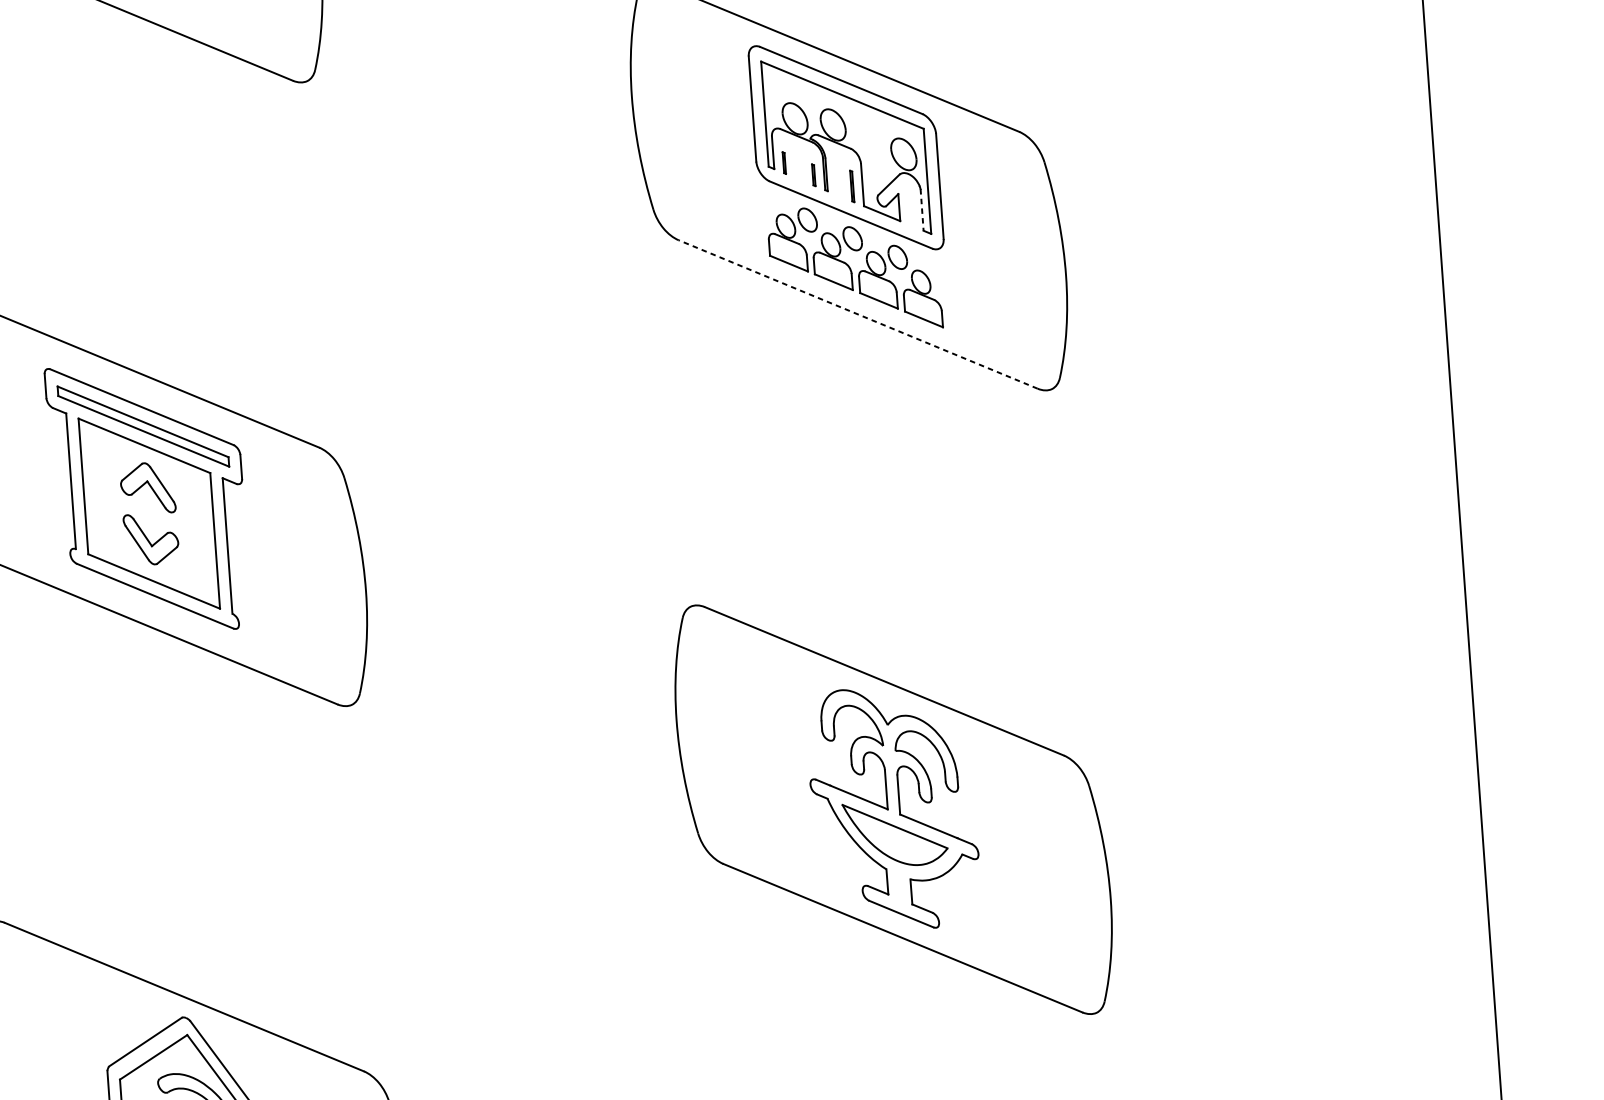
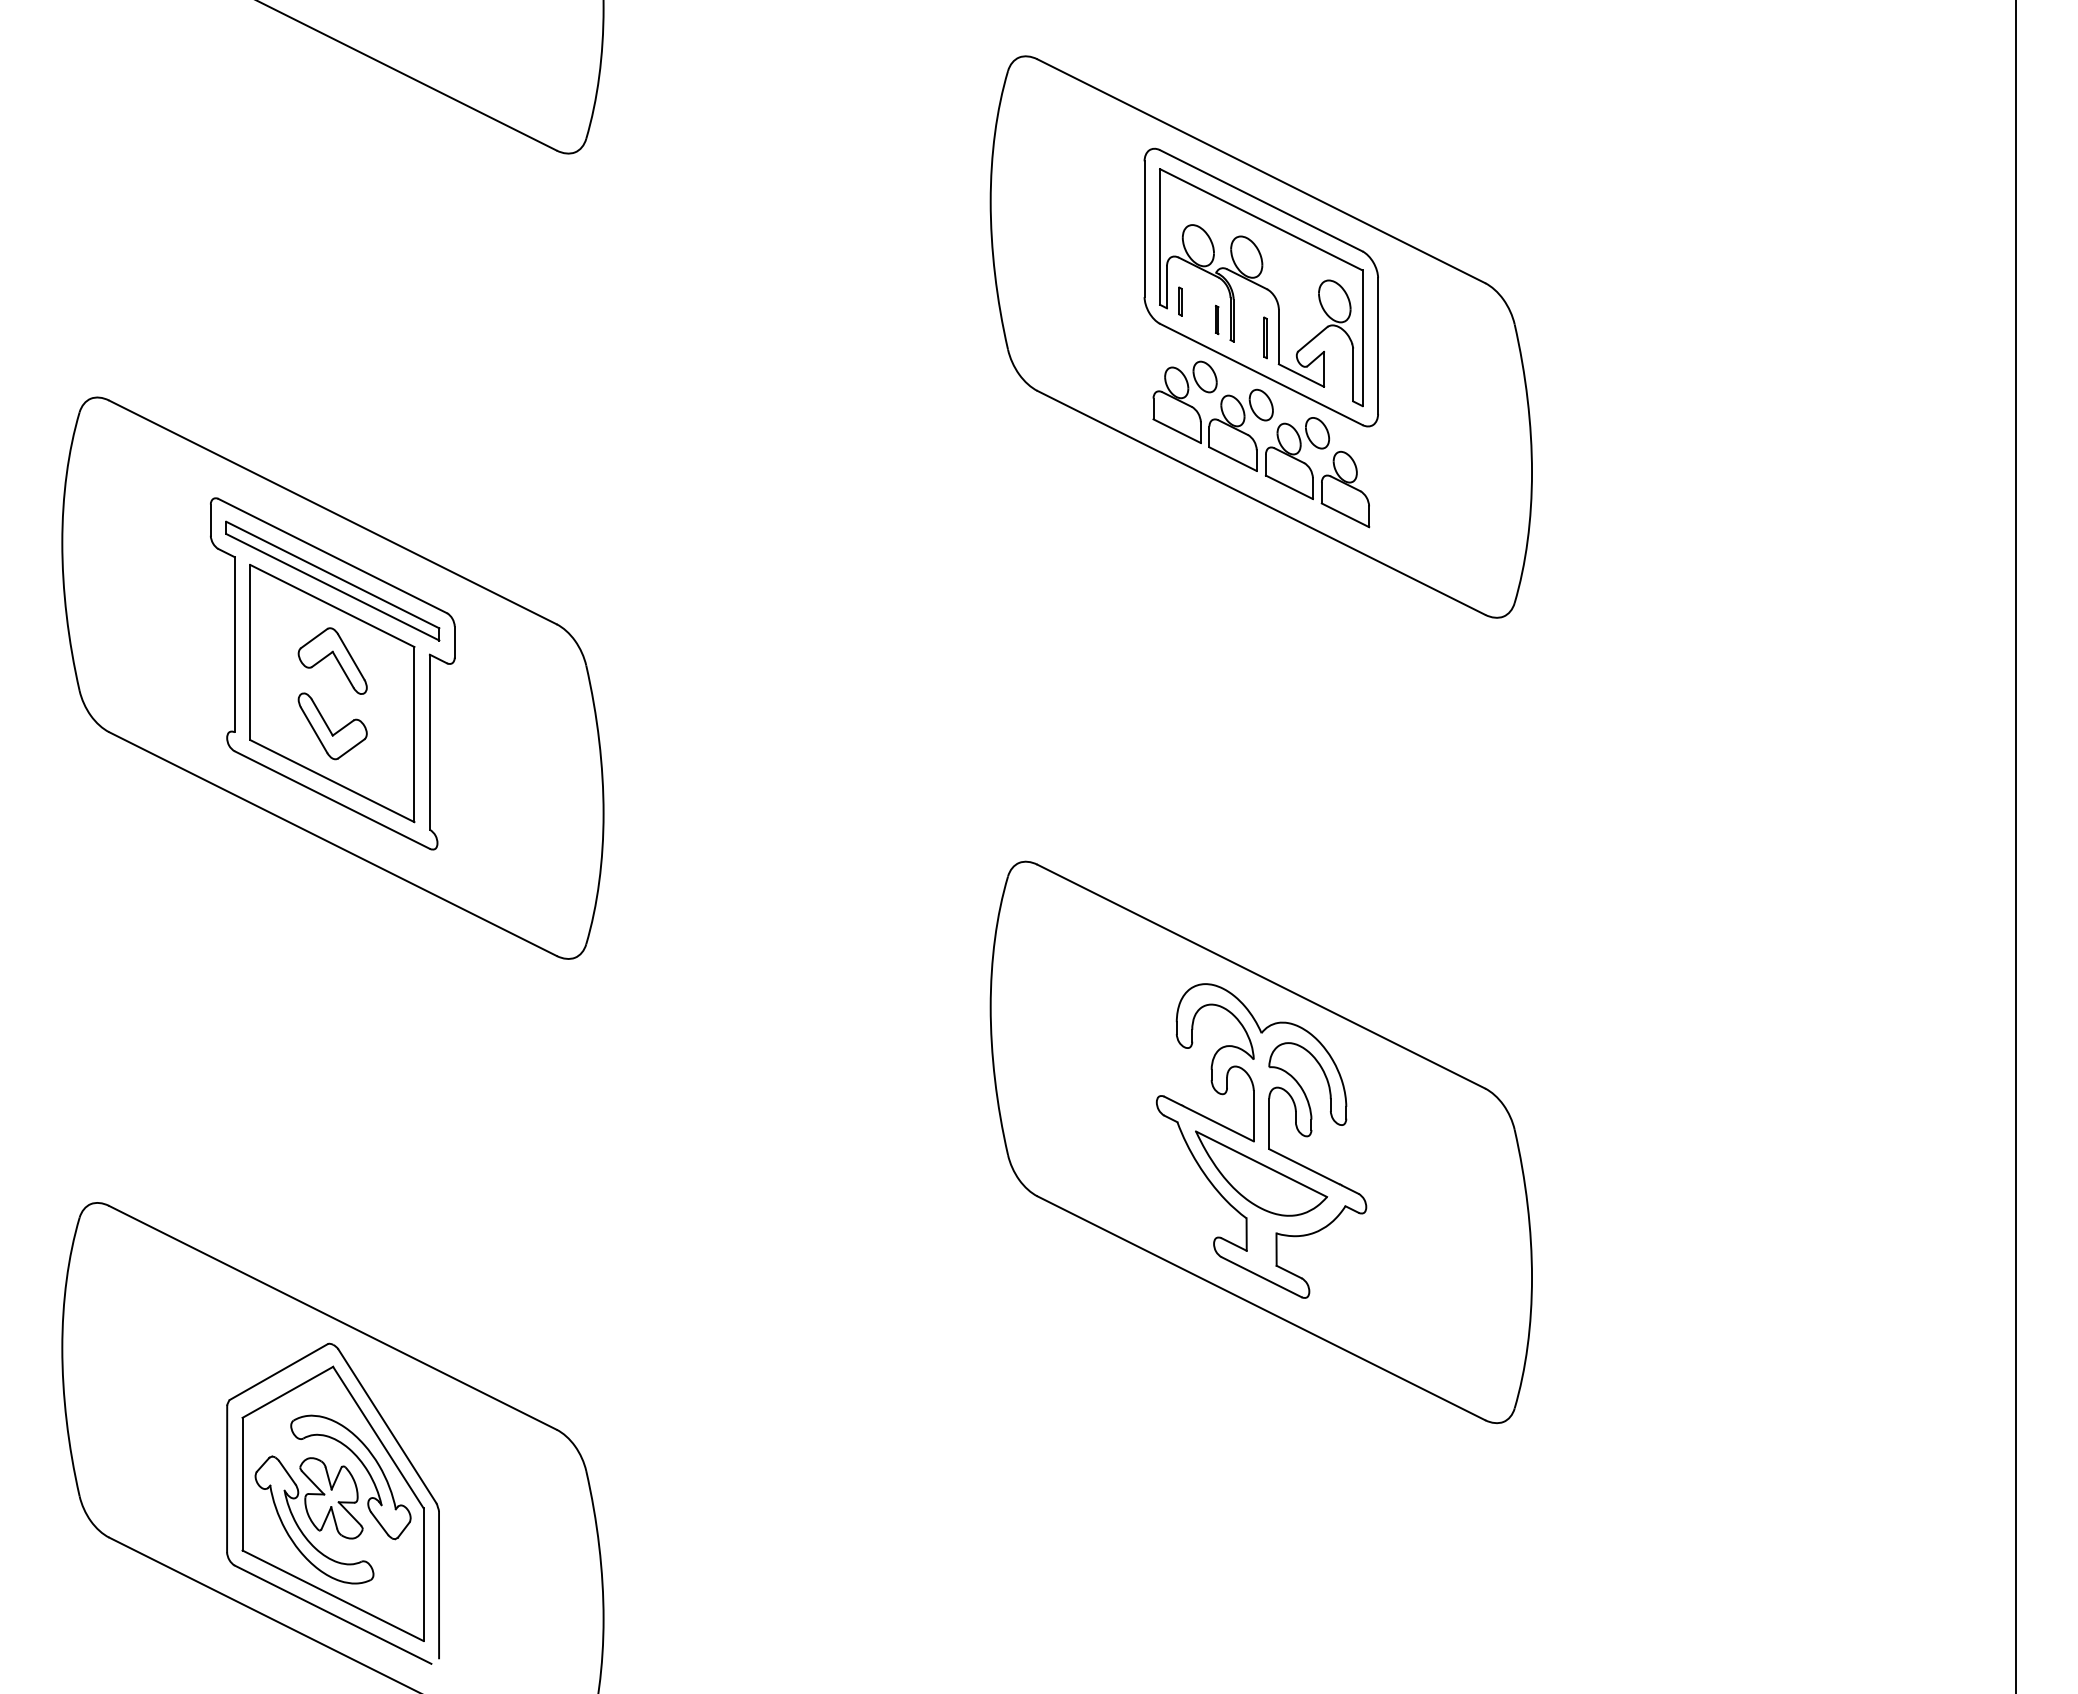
line: (922, 209) -> (1353, 374), dashed -> solid
line: (857, 314) -> (1260, 502), dashed -> solid

